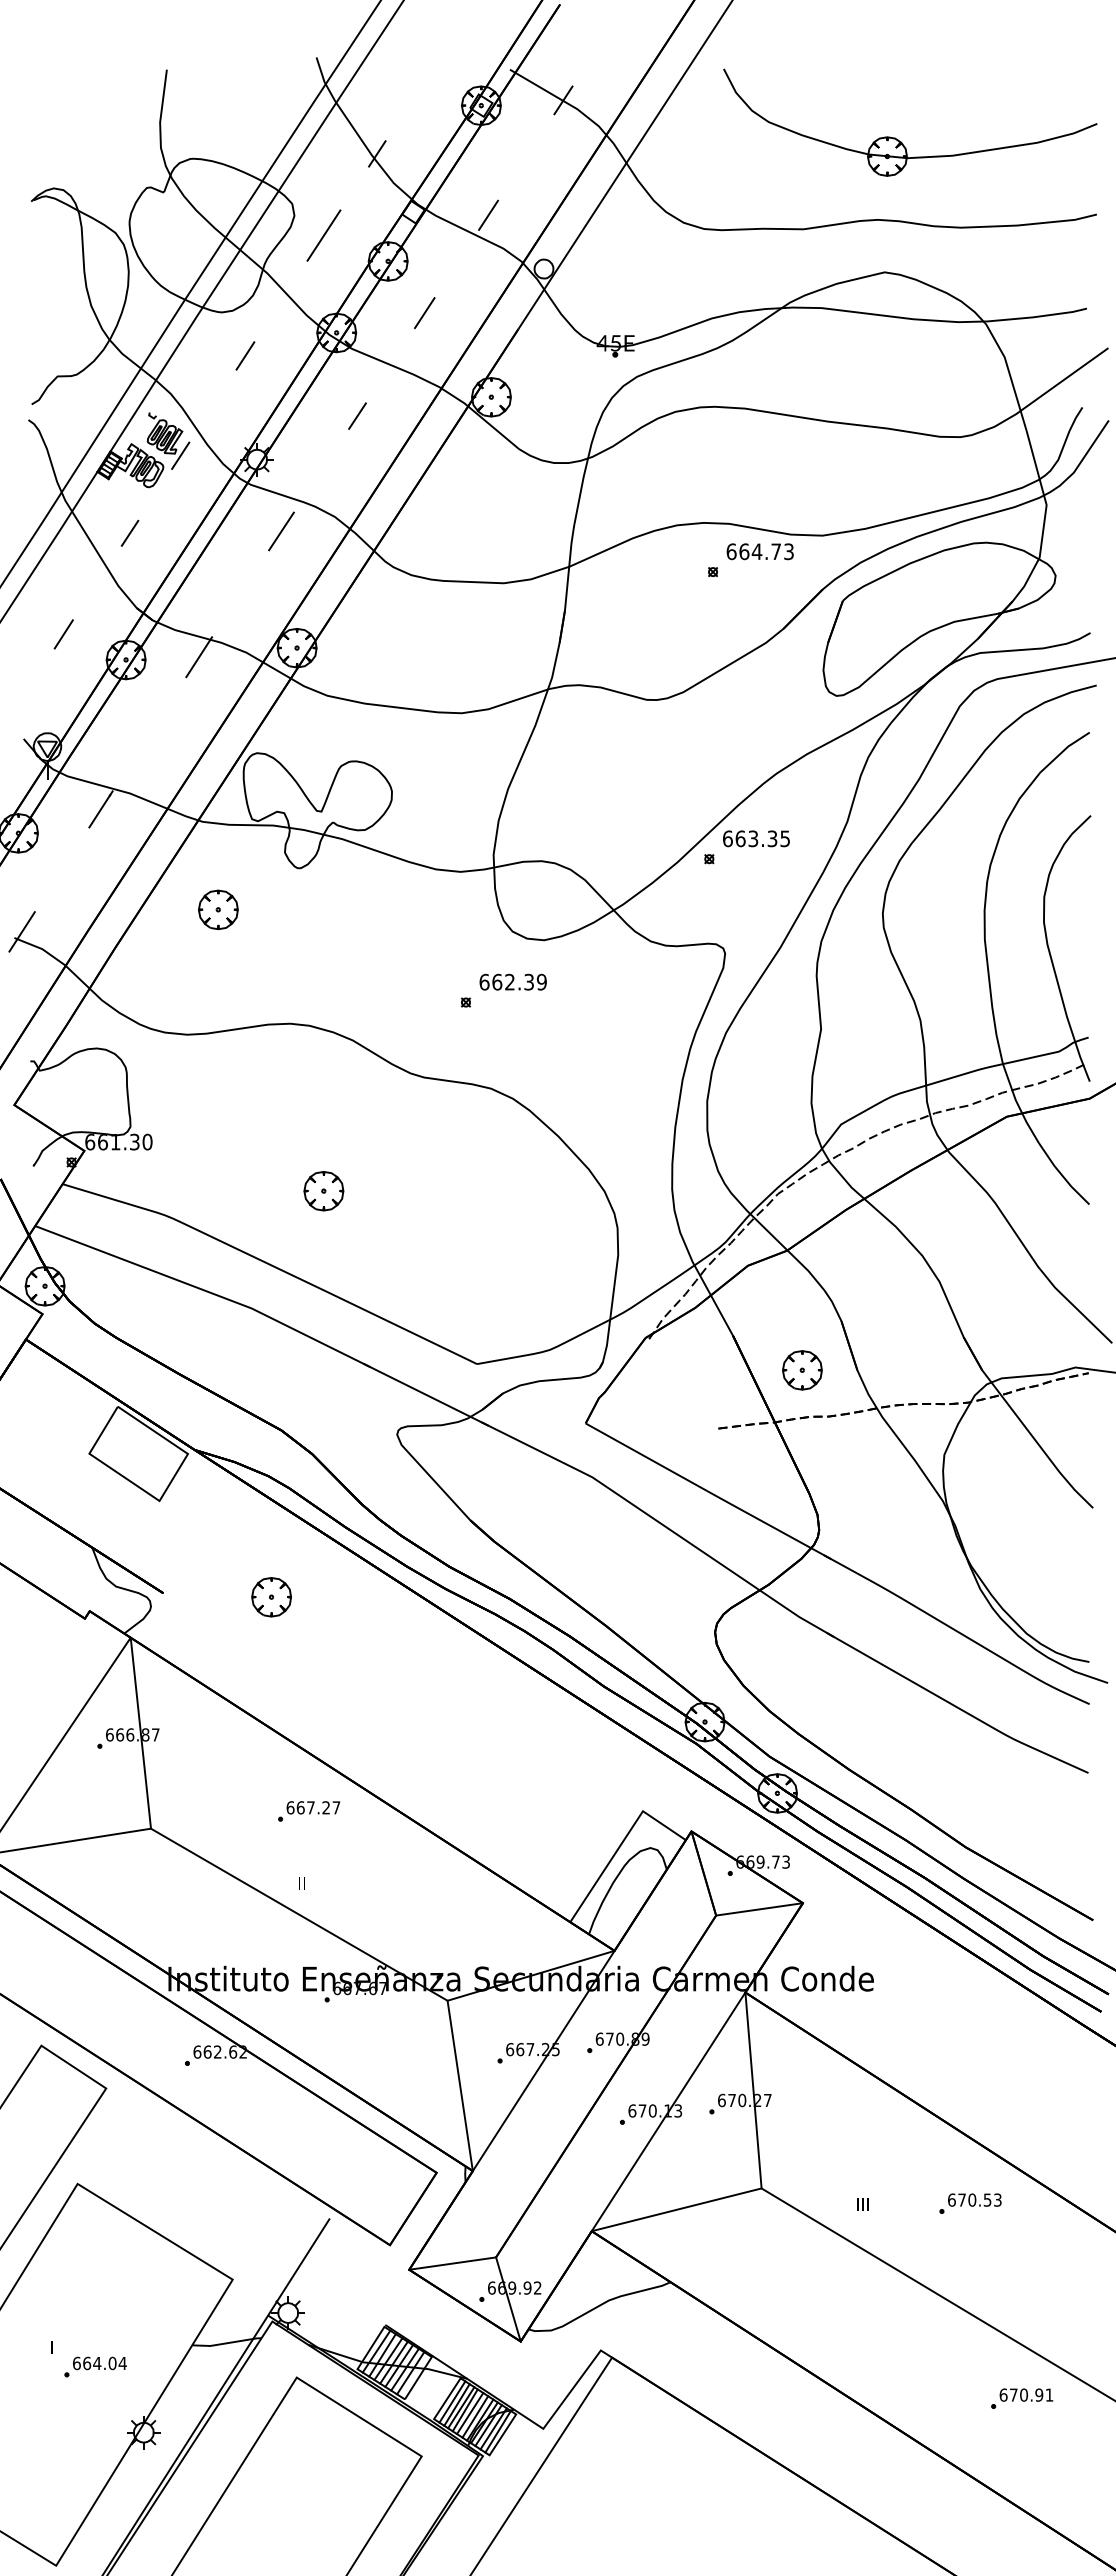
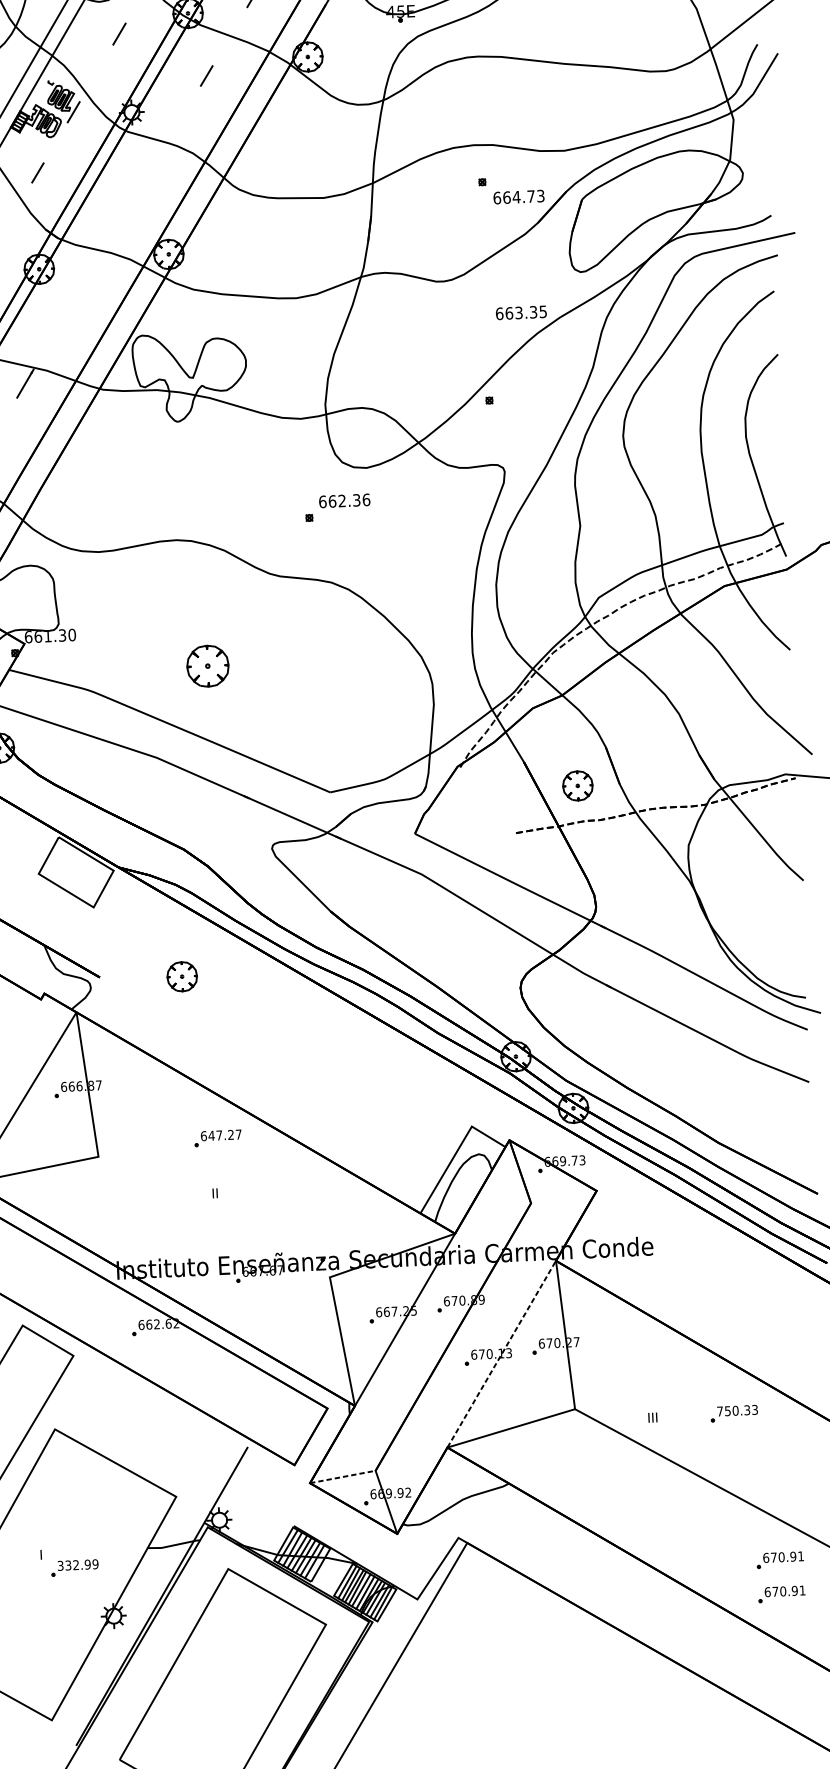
line: (281, 531) -> (152, 166), removed
text: (759, 551) -> (518, 196), moved
line: (199, 657) -> (94, 264), removed
text: (756, 838) -> (521, 312), moved
part: (218, 909) -> (118, 455), removed
text: (541, 981) -> (366, 499), 662.39 -> 662.36
part: (323, 1191) -> (207, 666), size x1.4
text: (300, 1807) -> (211, 1135), 667.27 -> 647.27
line: (759, 1909) -> (563, 1197), removed
line: (299, 1914) -> (214, 1216), removed
line: (668, 2111) -> (501, 1353), solid -> dashed
text: (969, 2199) -> (733, 1410), 670.53 -> 750.33
line: (452, 2263) -> (342, 1476), solid -> dashed
text: (99, 2363) -> (77, 1565), 664.04 -> 332.99
part: (1022, 2443) -> (782, 1594), added

